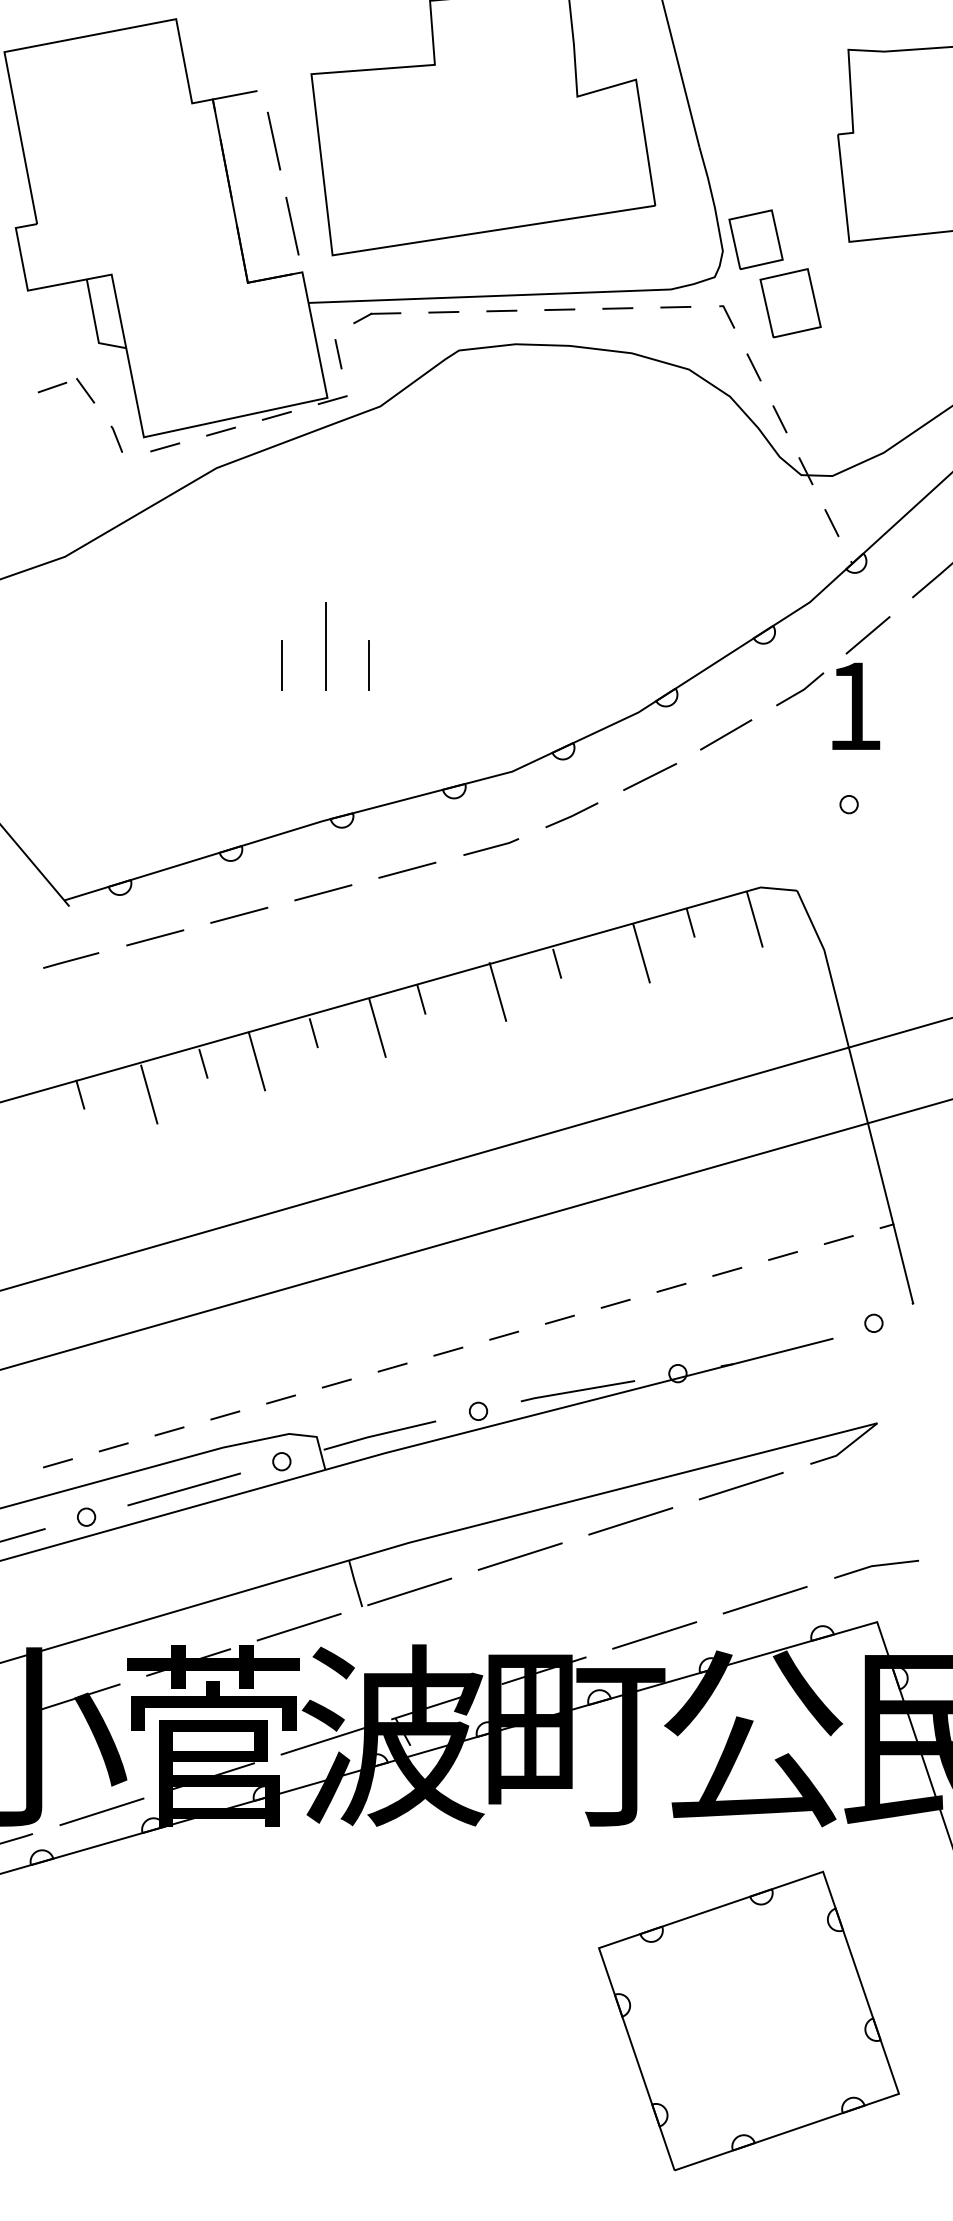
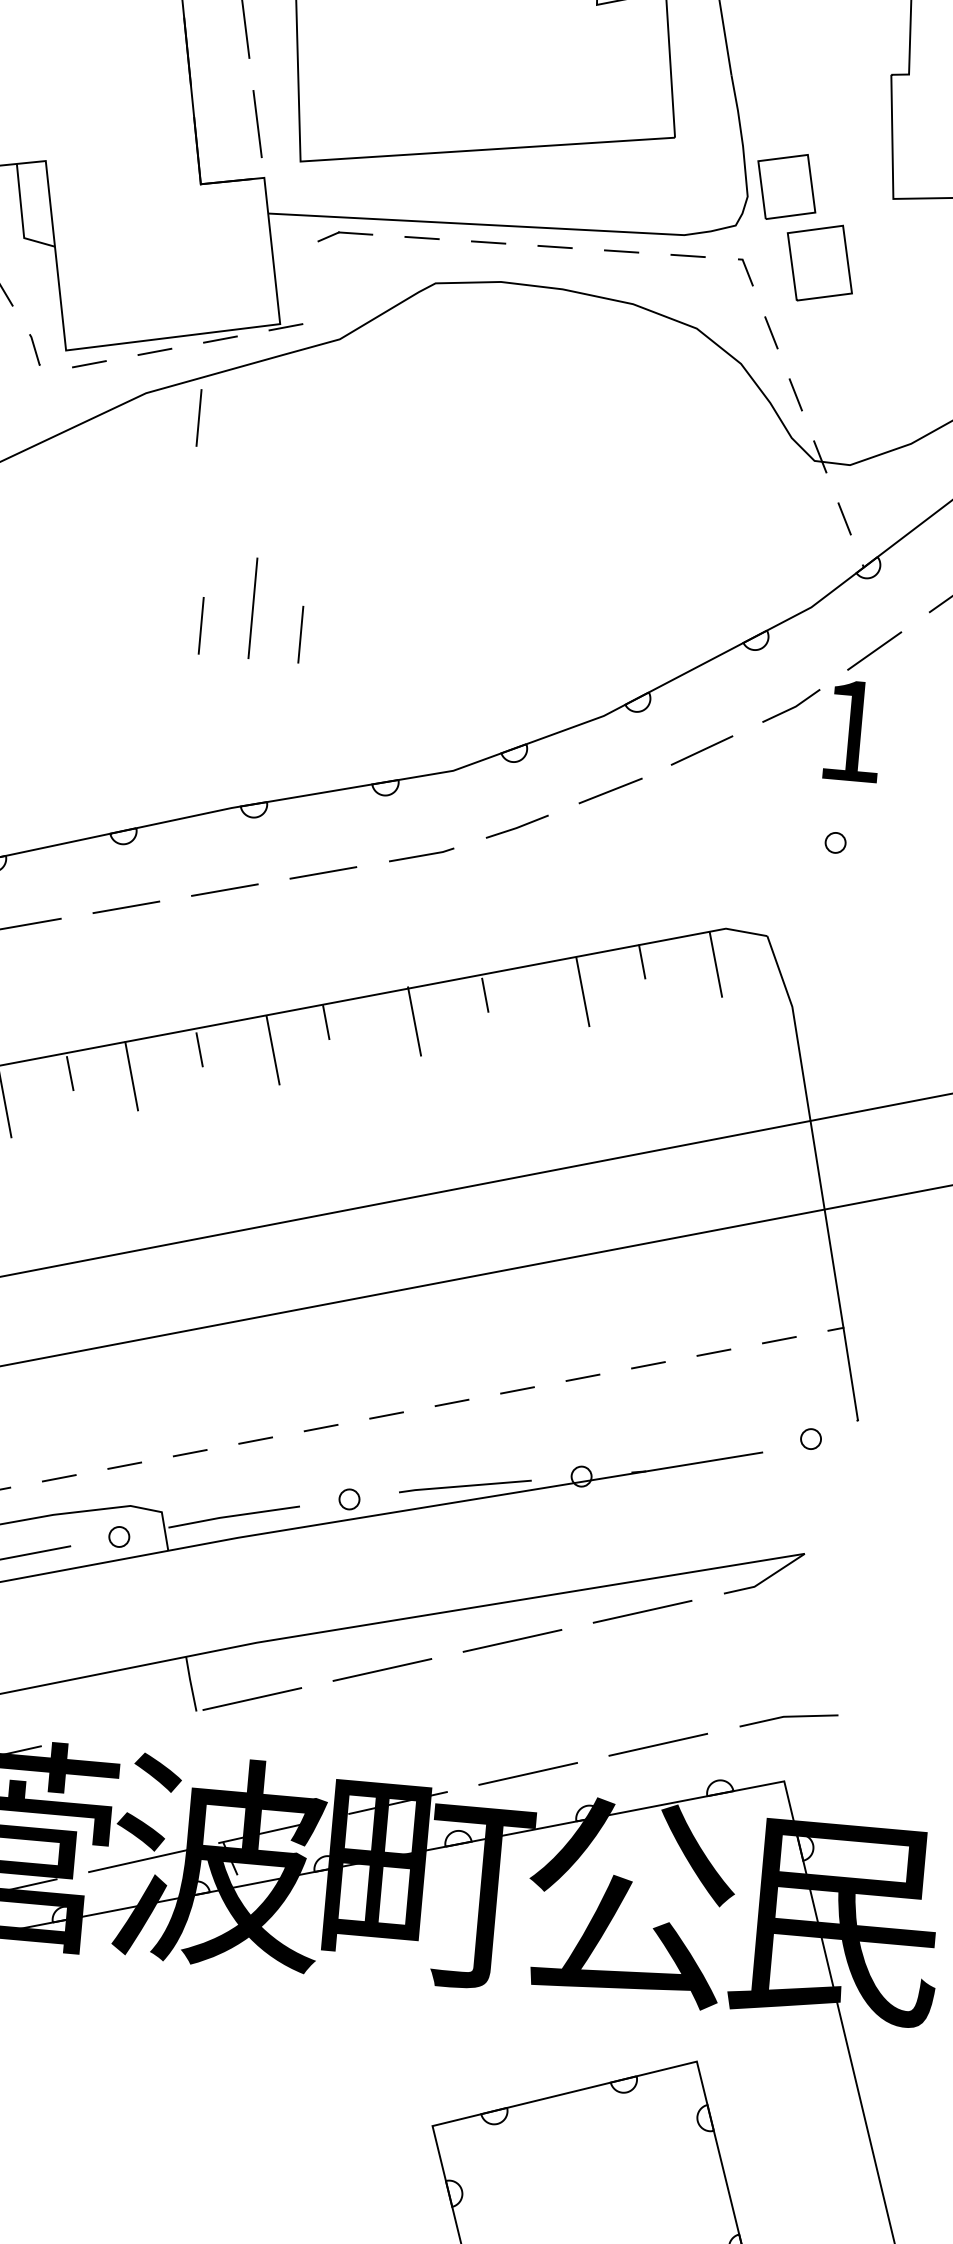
line: (338, 354) -> (297, 275), removed
line: (263, 485) -> (198, 417), added
line: (298, 1626) -> (121, 1727), removed

